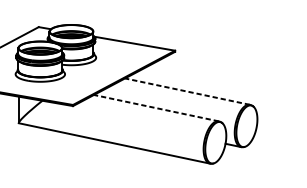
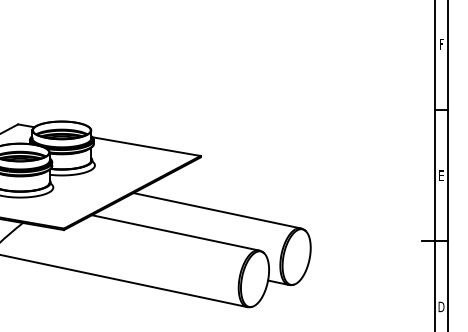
line: (187, 91) -> (216, 210), dashed -> solid
line: (156, 107) -> (175, 232), dashed -> solid

